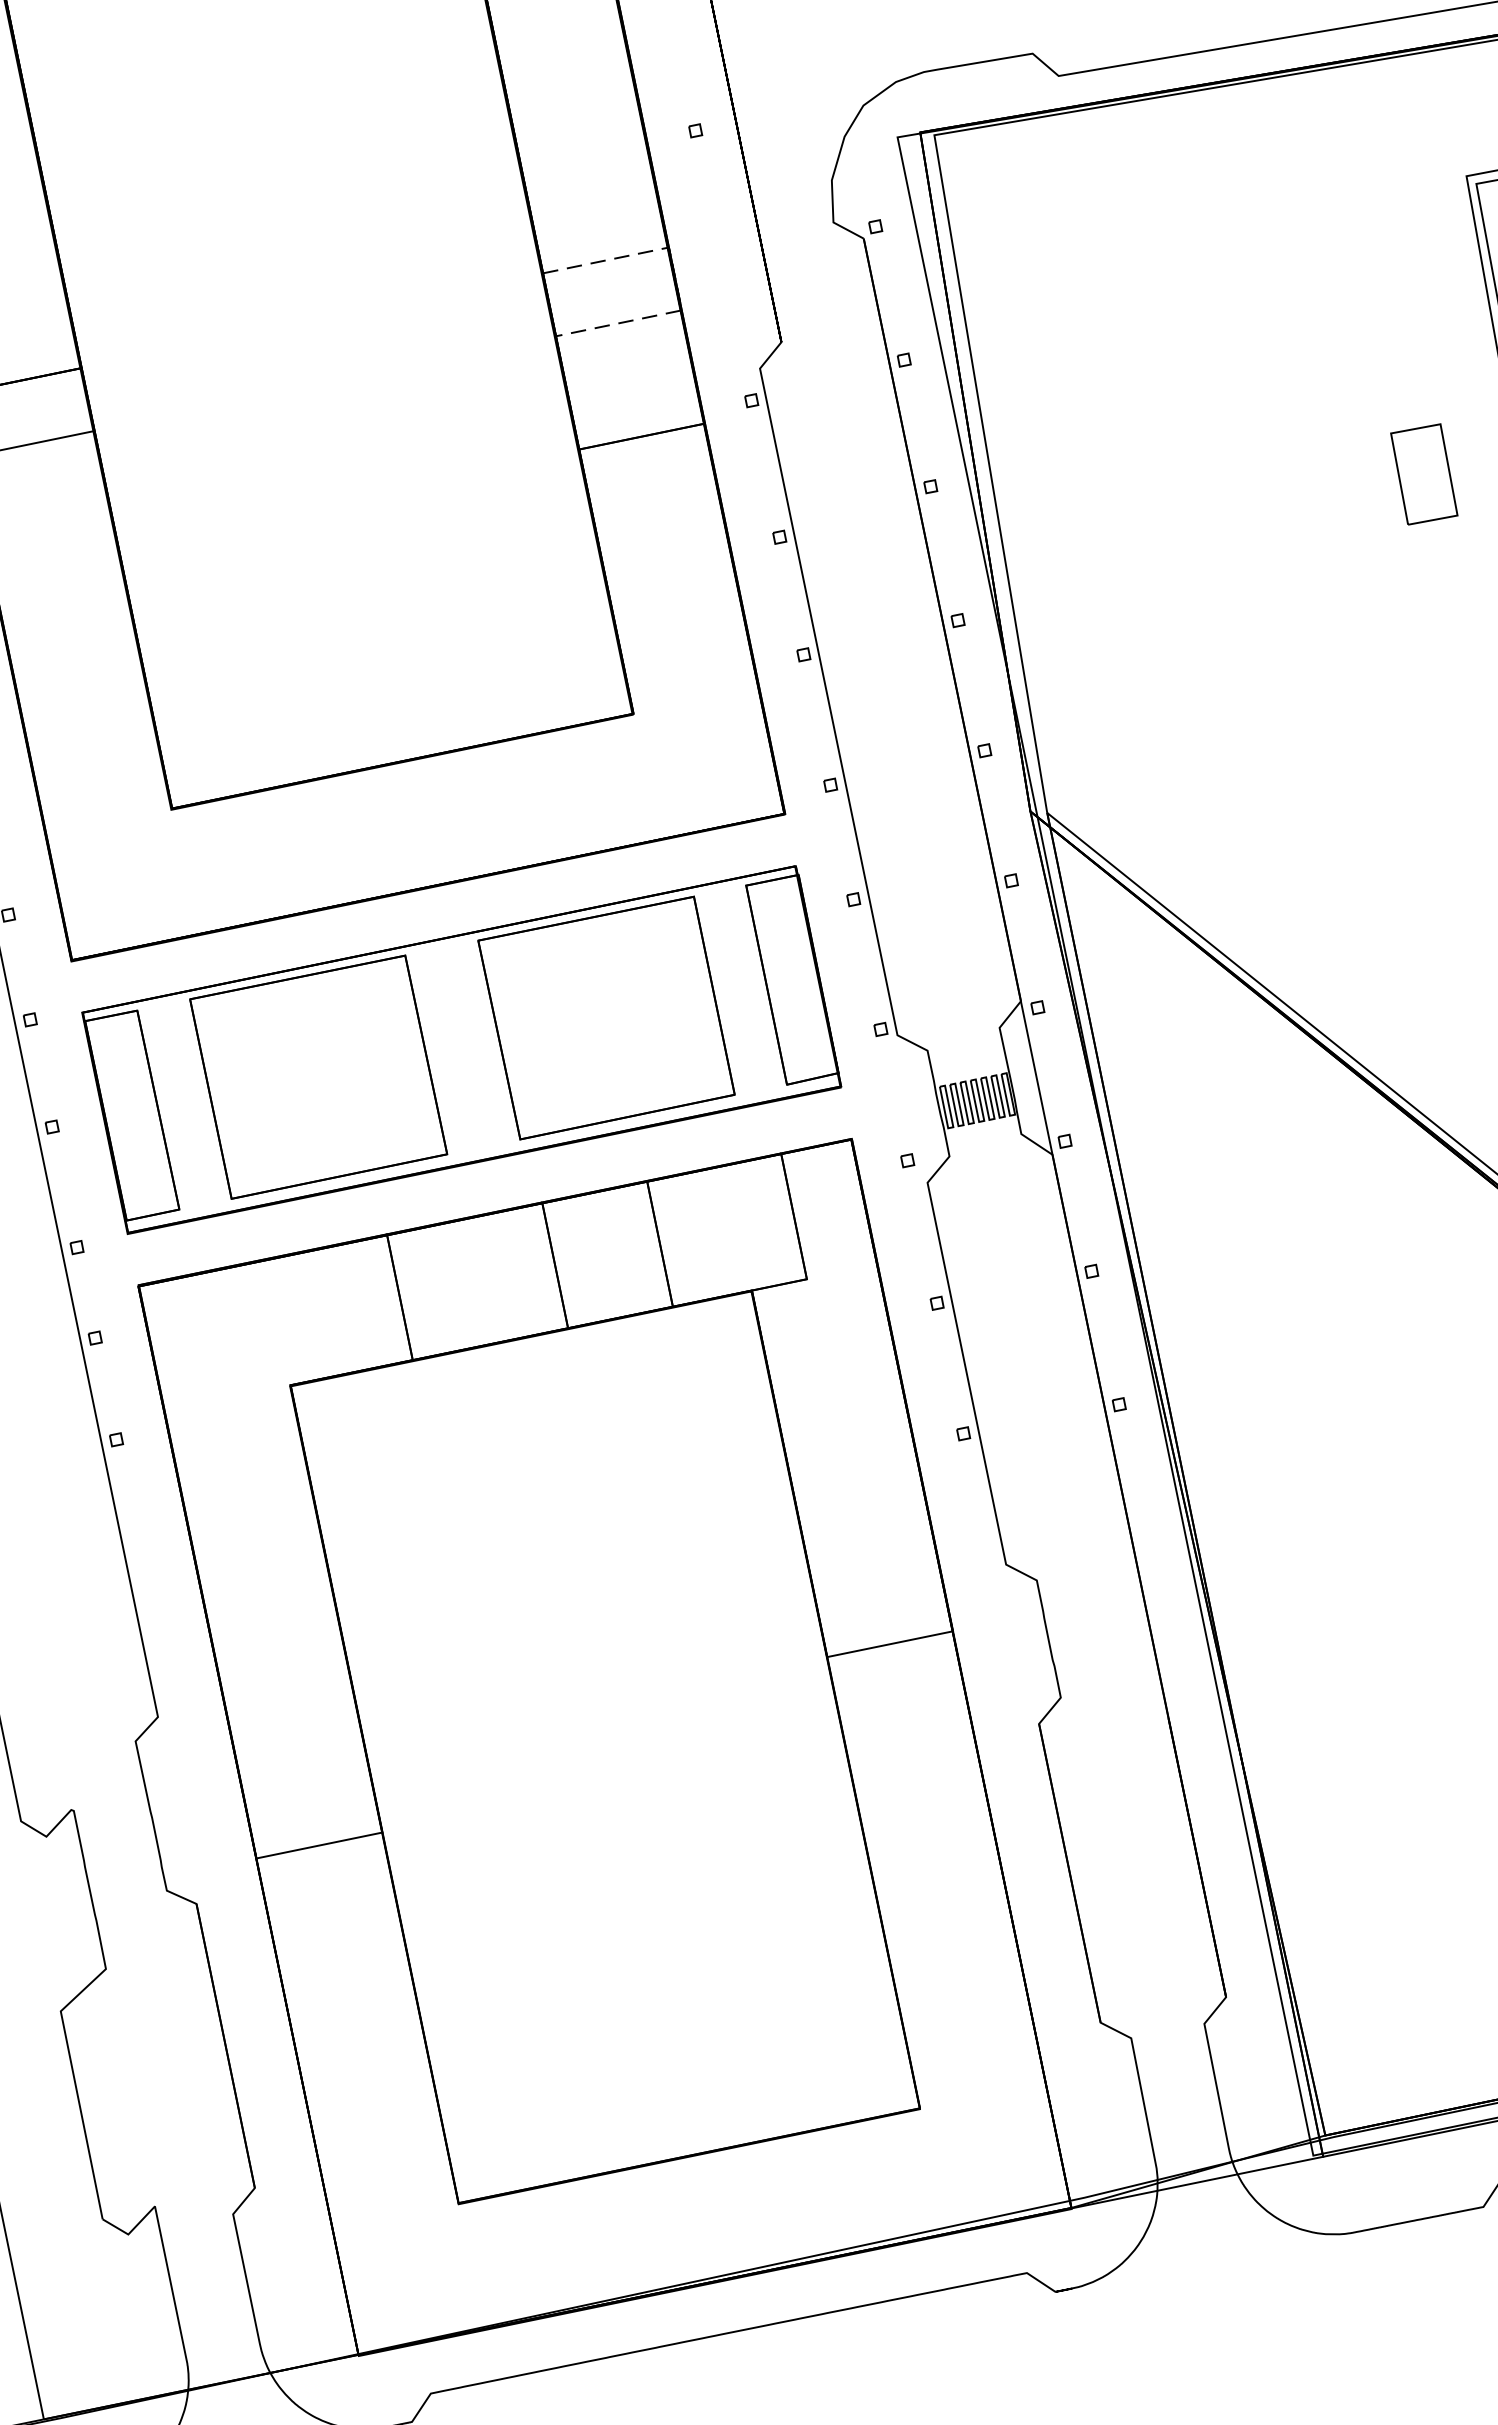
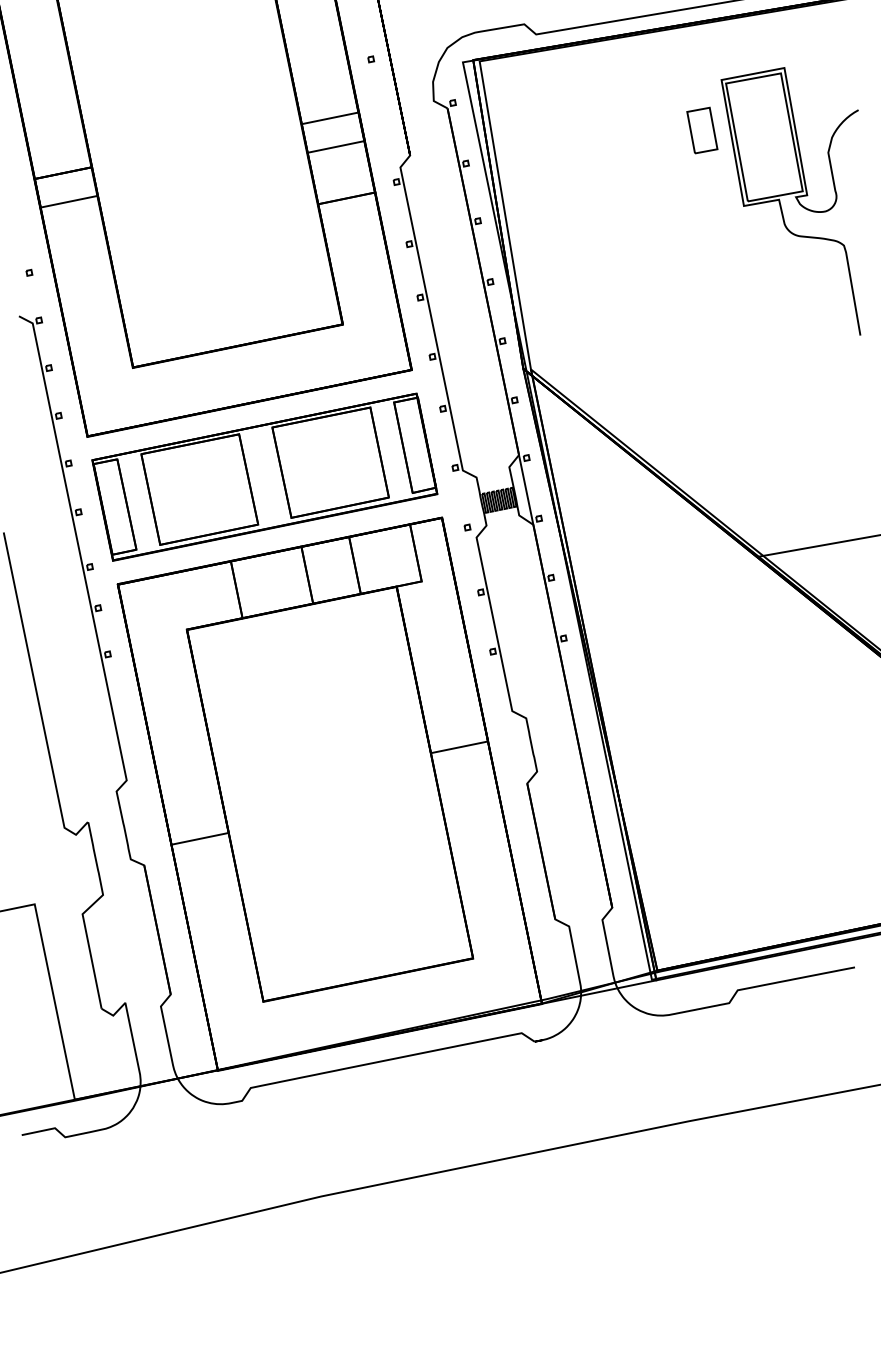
line: (674, 278) -> (361, 126), dashed -> solid
part: (1424, 474) -> (702, 130), moved

